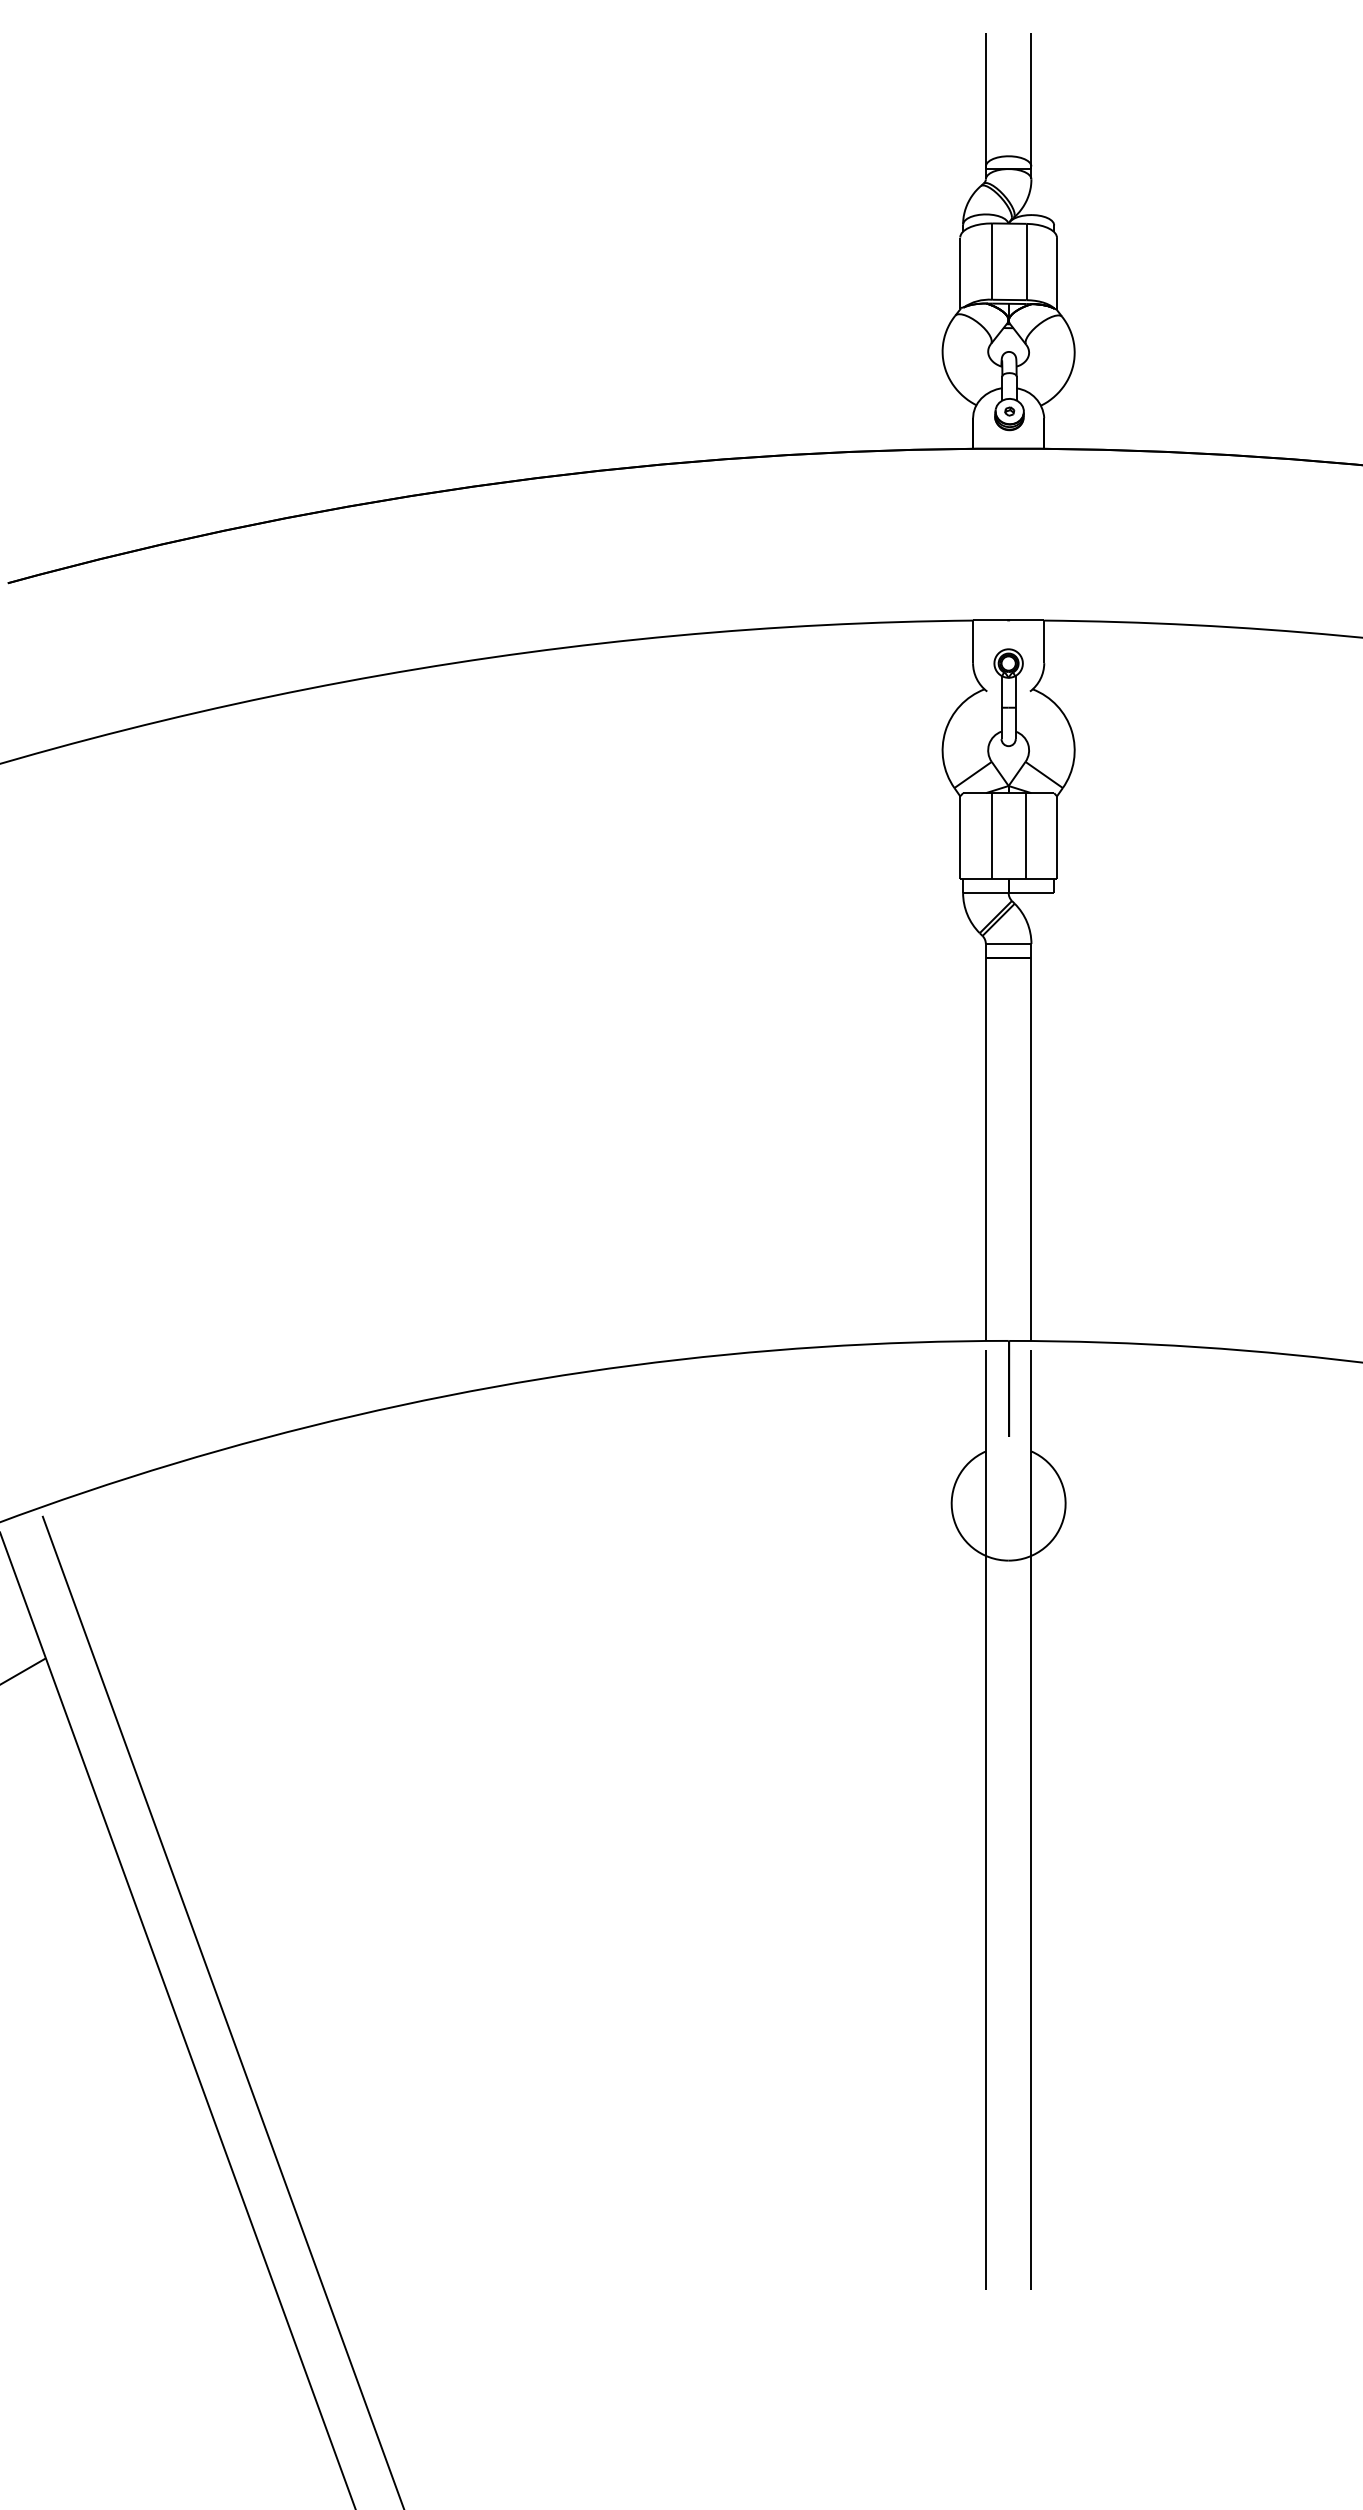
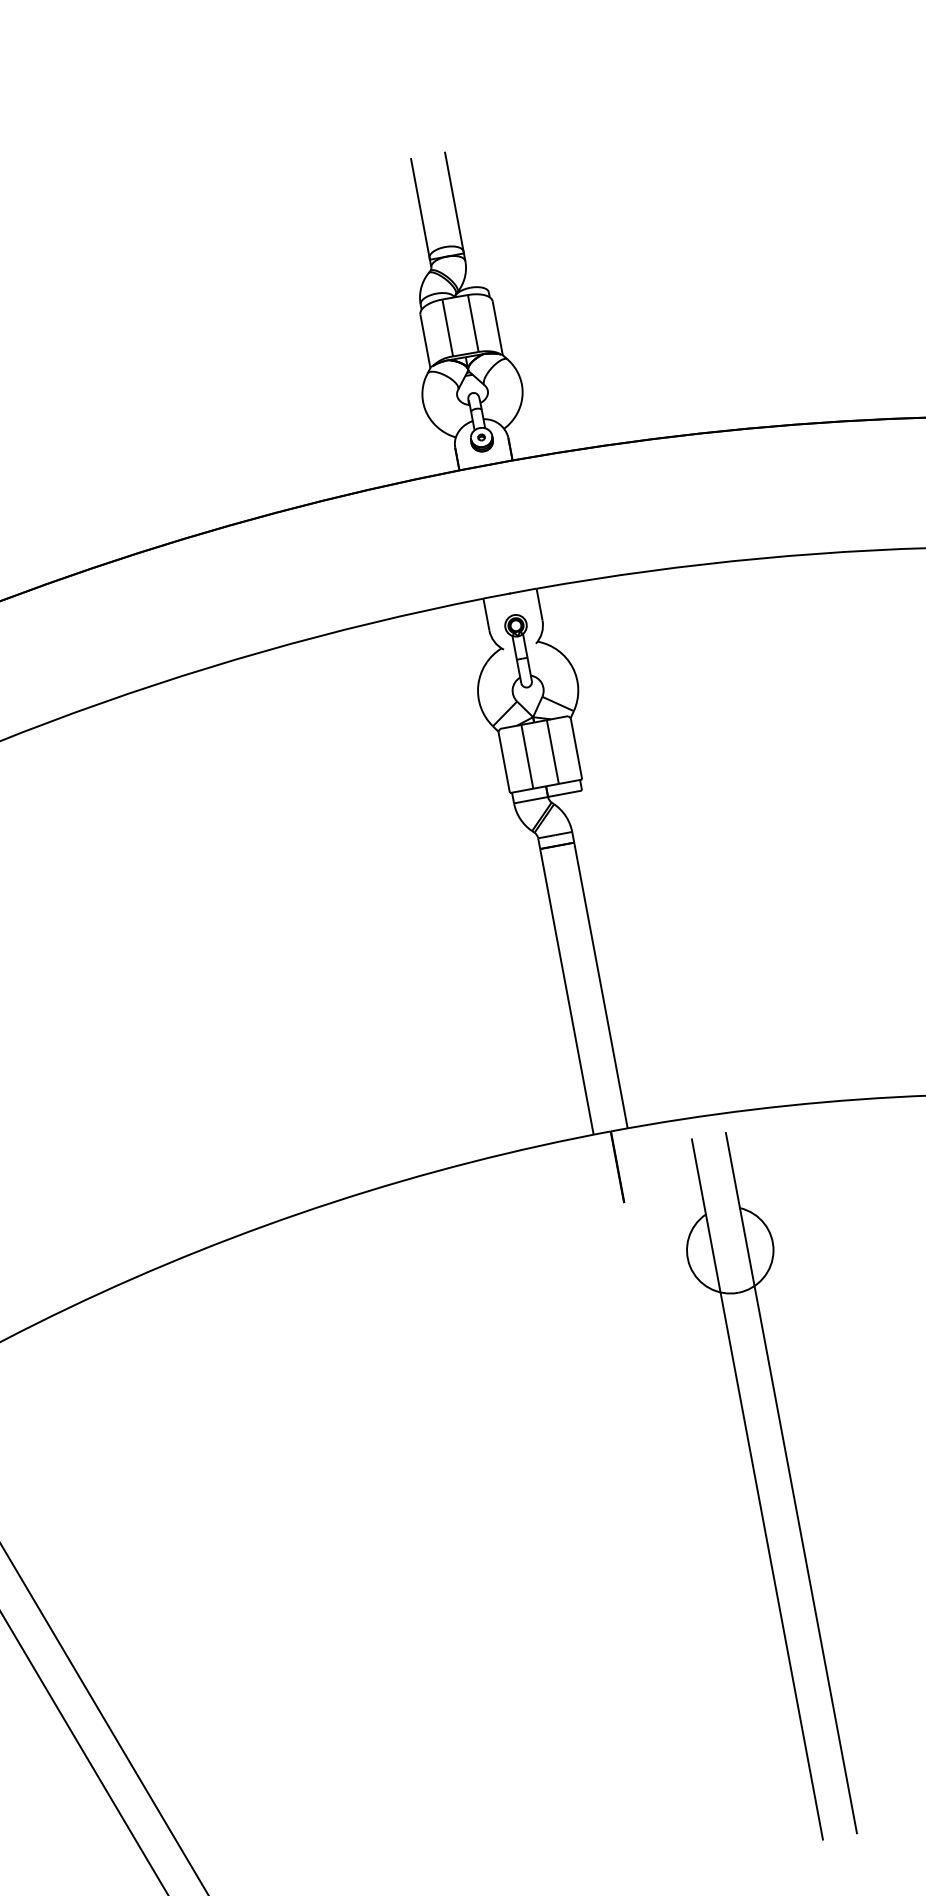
part: (986, 1819) -> (757, 1489), moved

